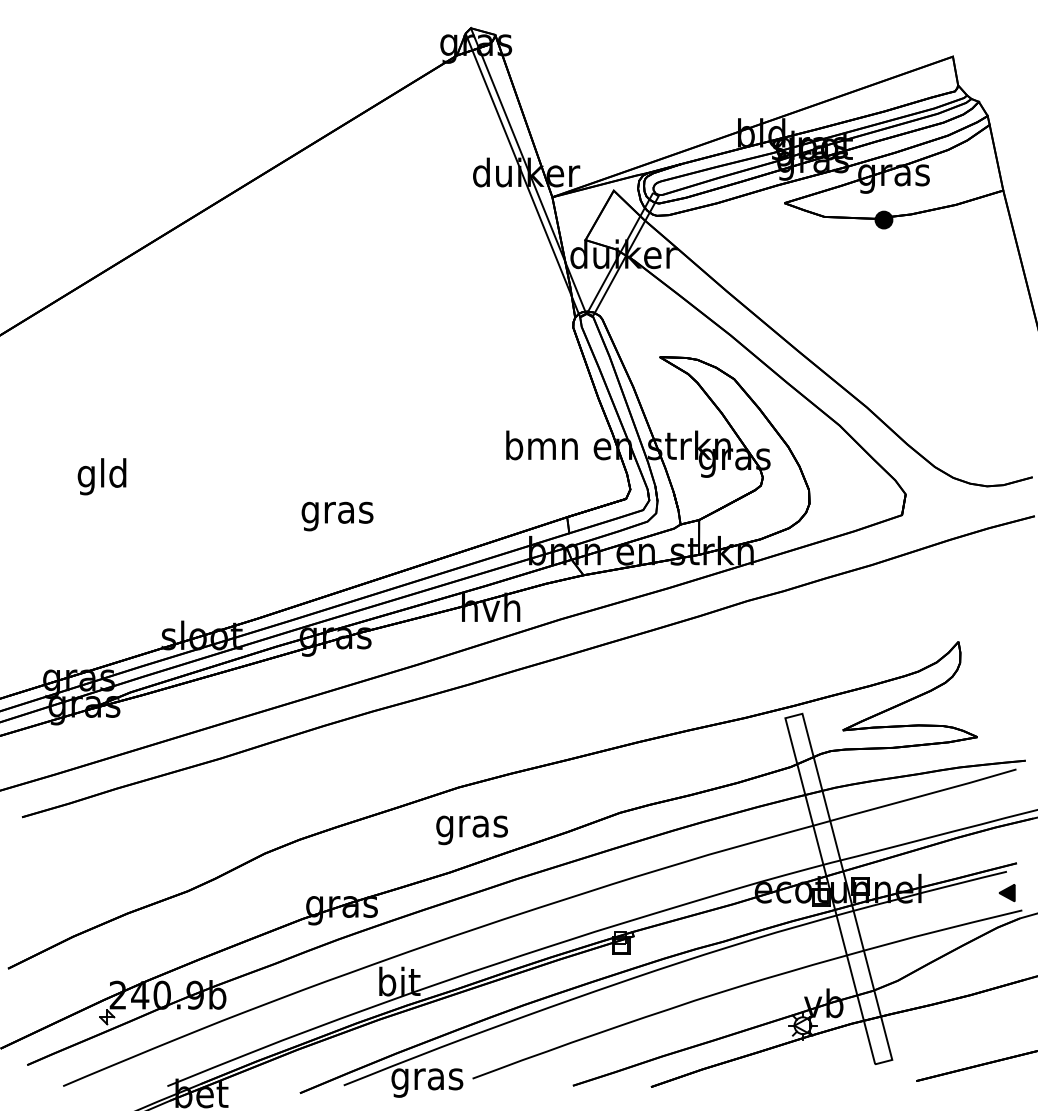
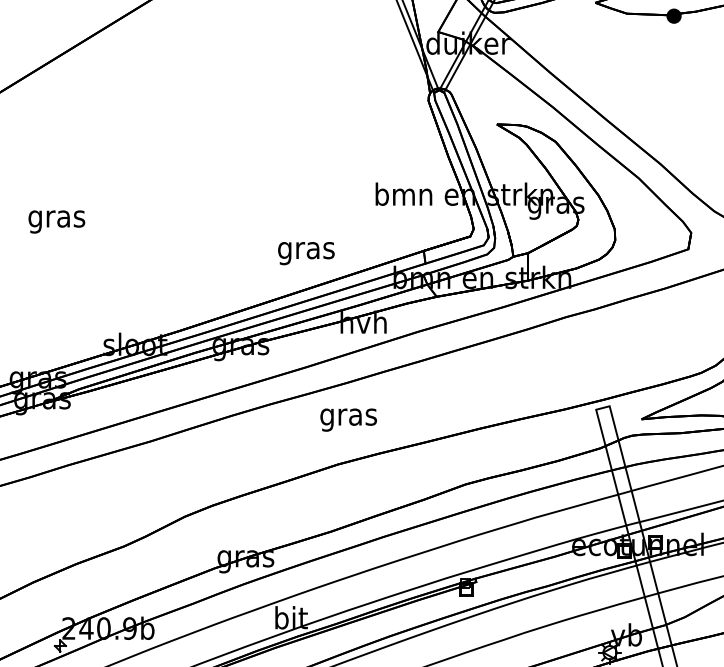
text: (102, 476) -> (56, 218), gld -> gras
text: (337, 516) -> (306, 253), moved
text: (471, 830) -> (348, 420), moved

